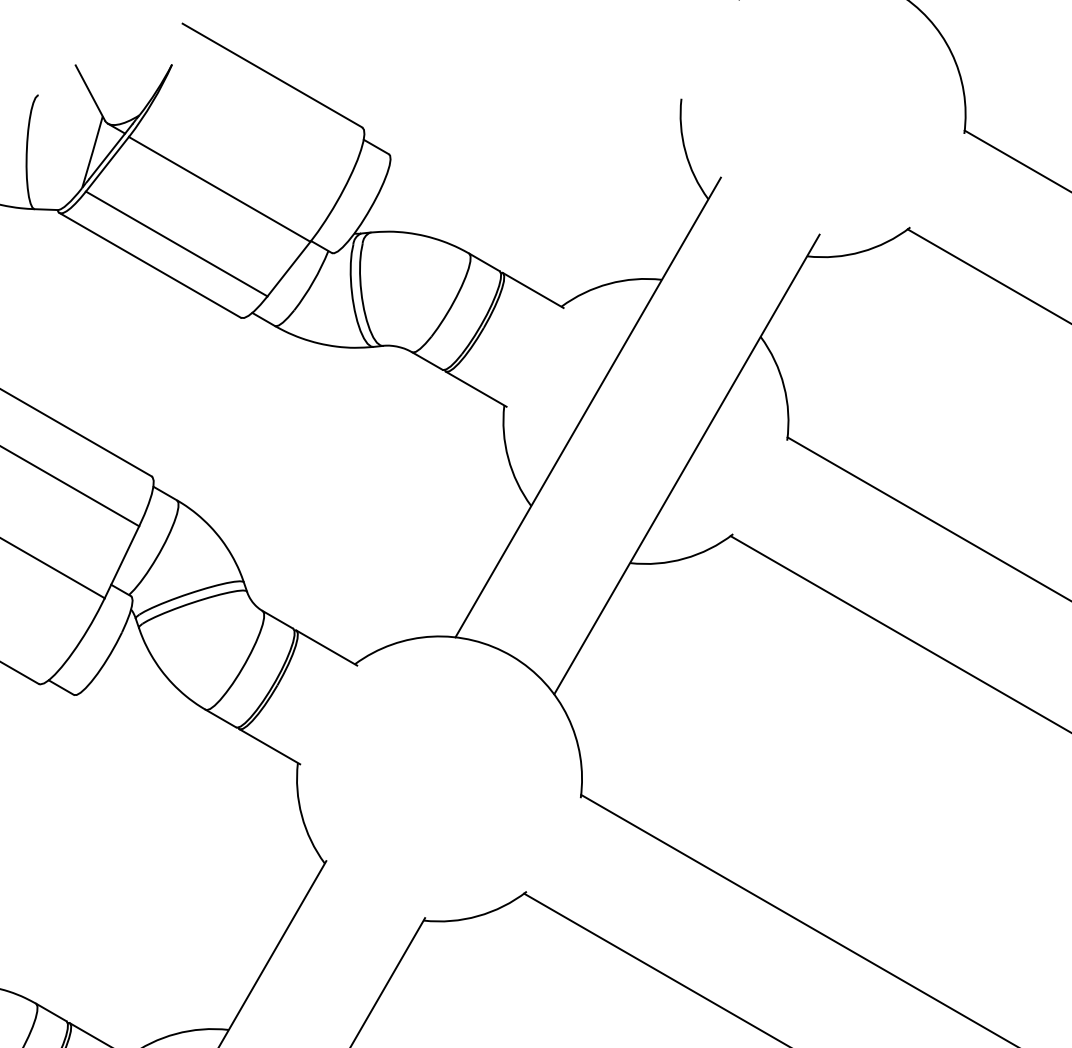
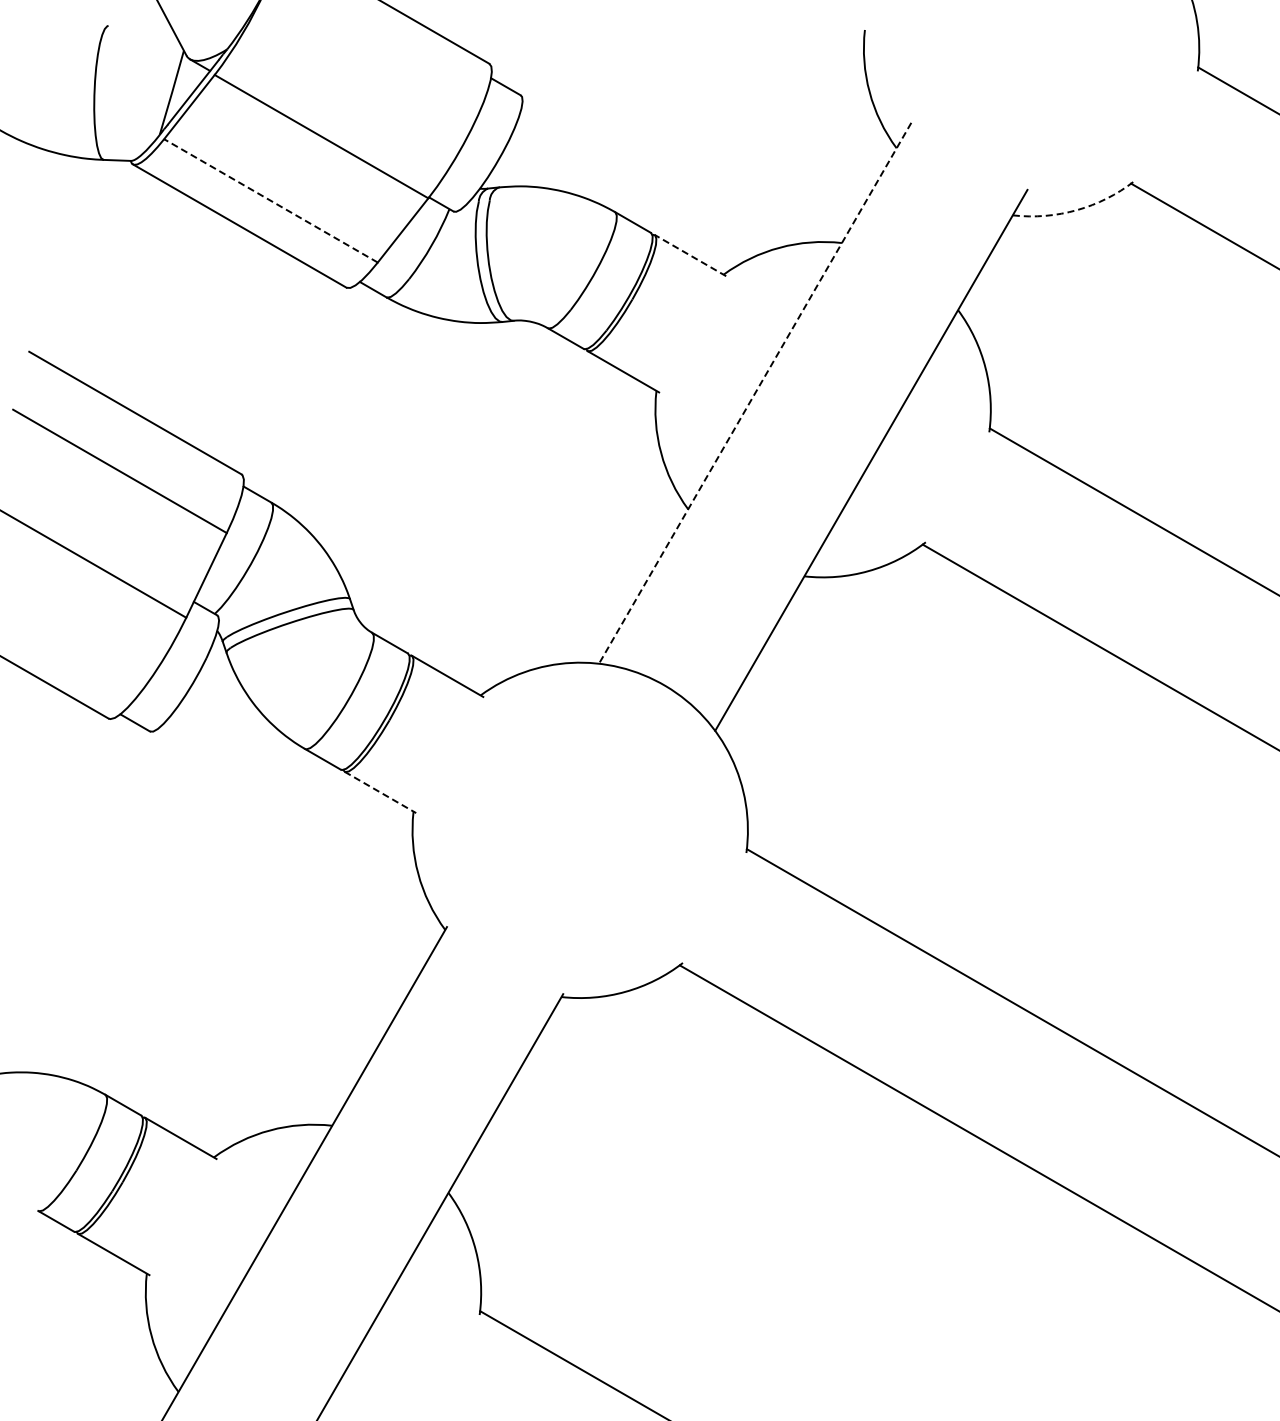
line: (176, 243) -> (270, 200), solid -> dashed
arc: (861, 252) -> (1076, 210), solid -> dashed
line: (532, 290) -> (689, 255), solid -> dashed
line: (587, 407) -> (754, 393), solid -> dashed
line: (269, 746) -> (380, 792), solid -> dashed

